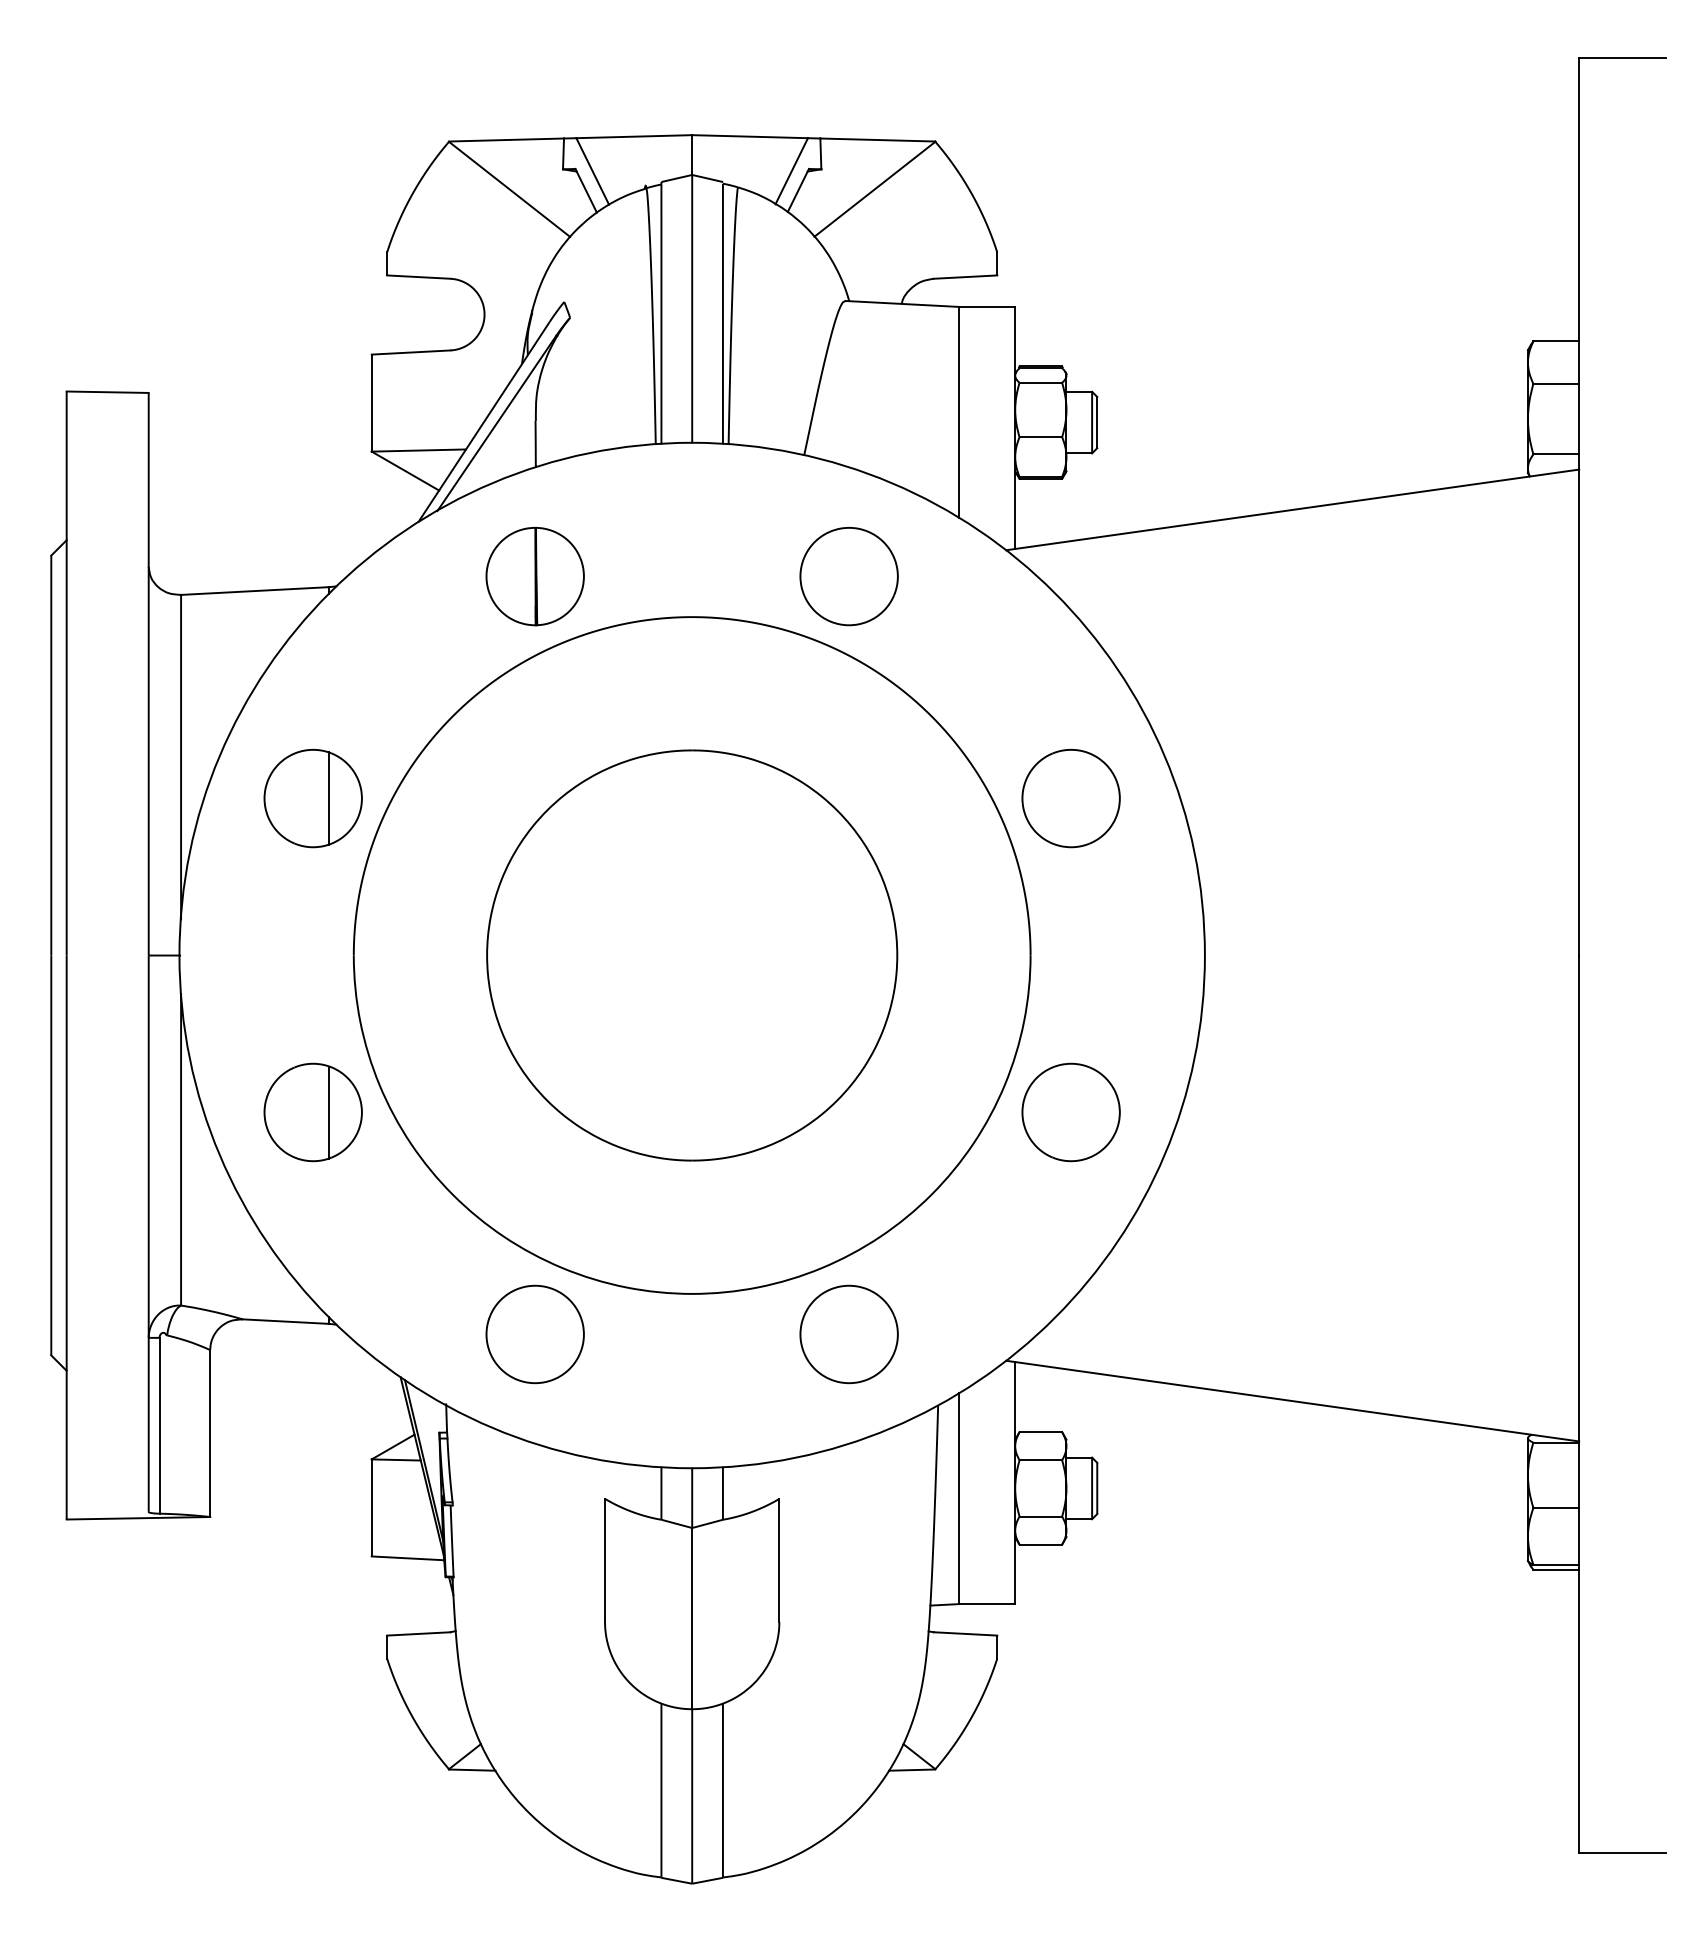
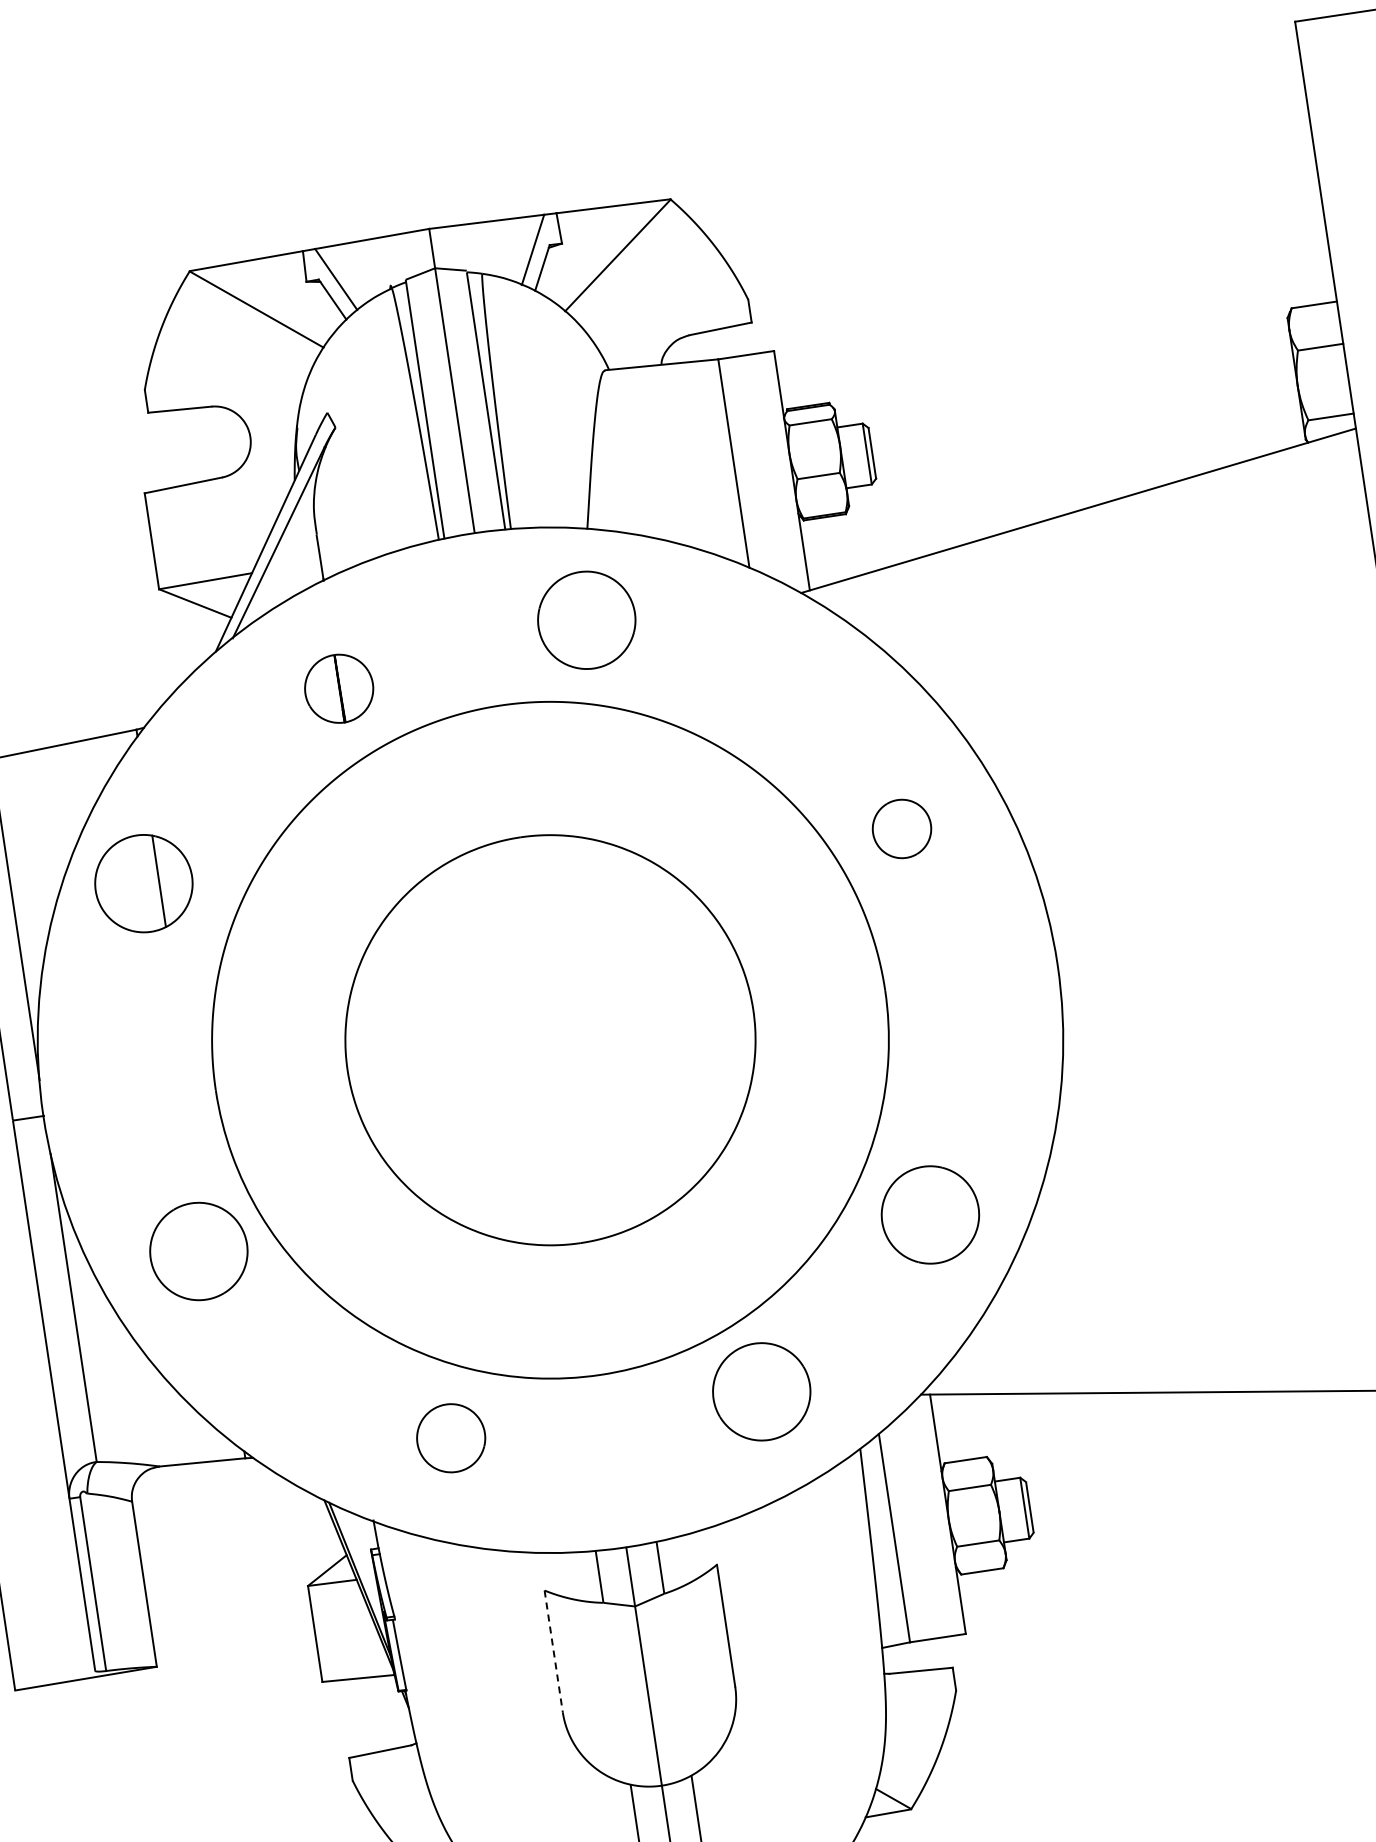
part: (534, 576) -> (338, 688), size x0.7
part: (848, 576) -> (586, 620), moved
part: (312, 798) -> (143, 883), moved
part: (1070, 798) -> (901, 829), size x0.6
line: (328, 1112) -> (213, 1249), removed
part: (1070, 1112) -> (929, 1215), moved
part: (534, 1334) -> (450, 1438), size x0.7
line: (605, 1560) -> (554, 1651), solid -> dashed

